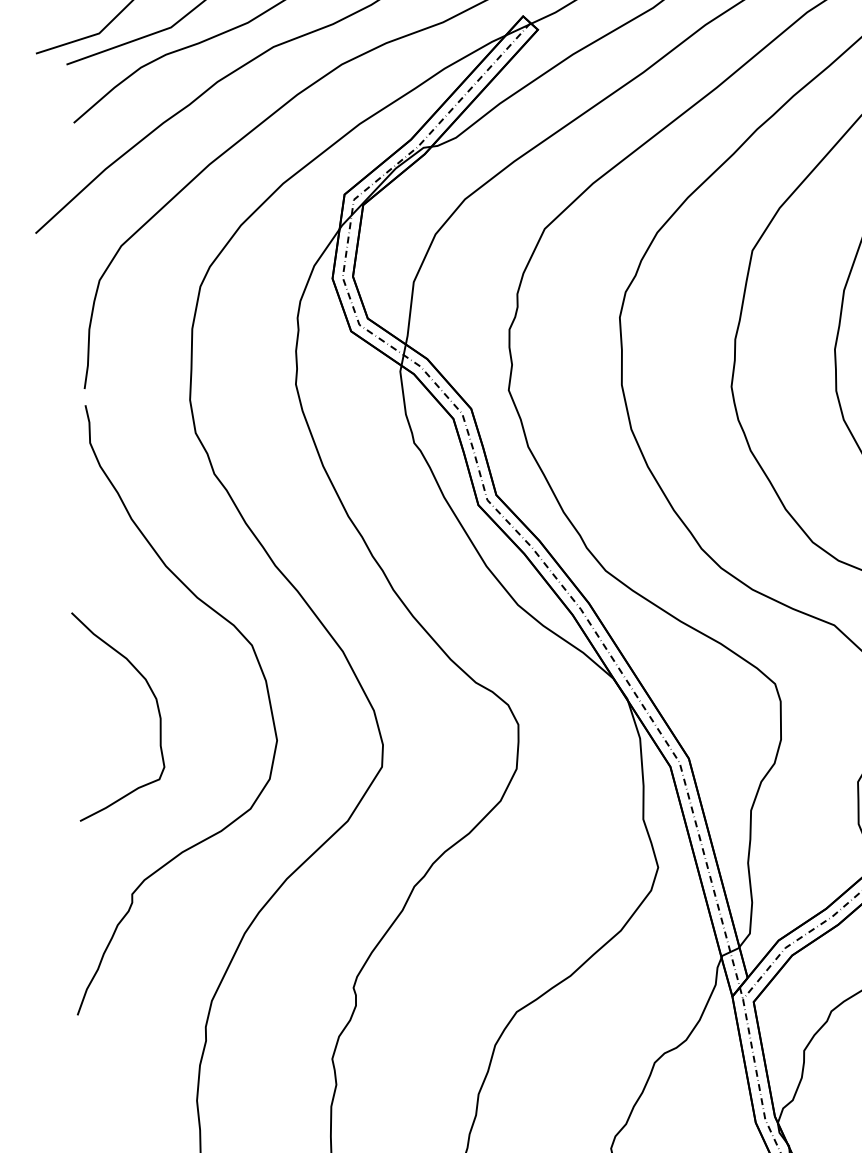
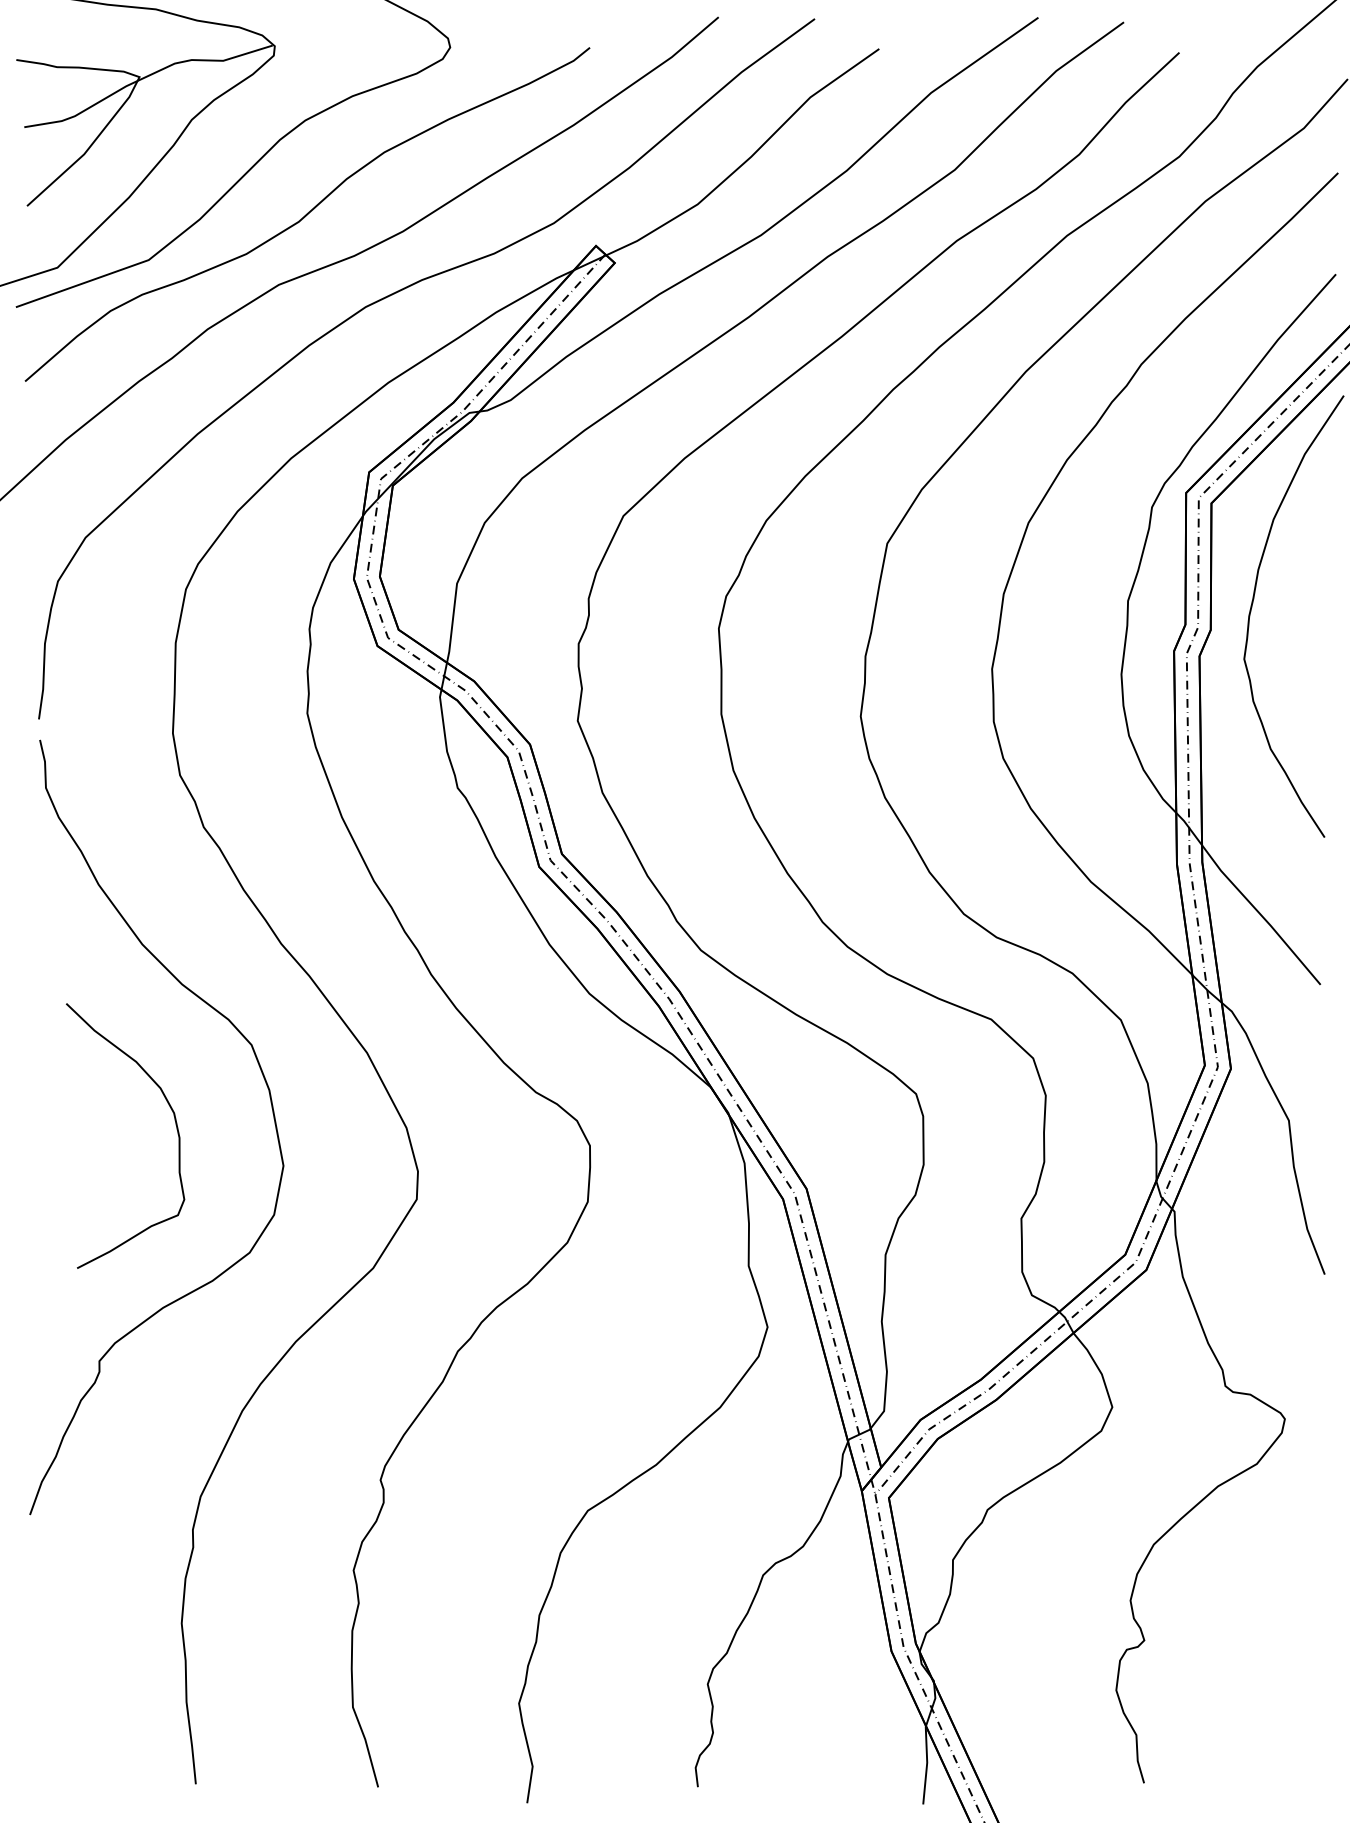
curve: (157, 708) -> (175, 1125), moved

